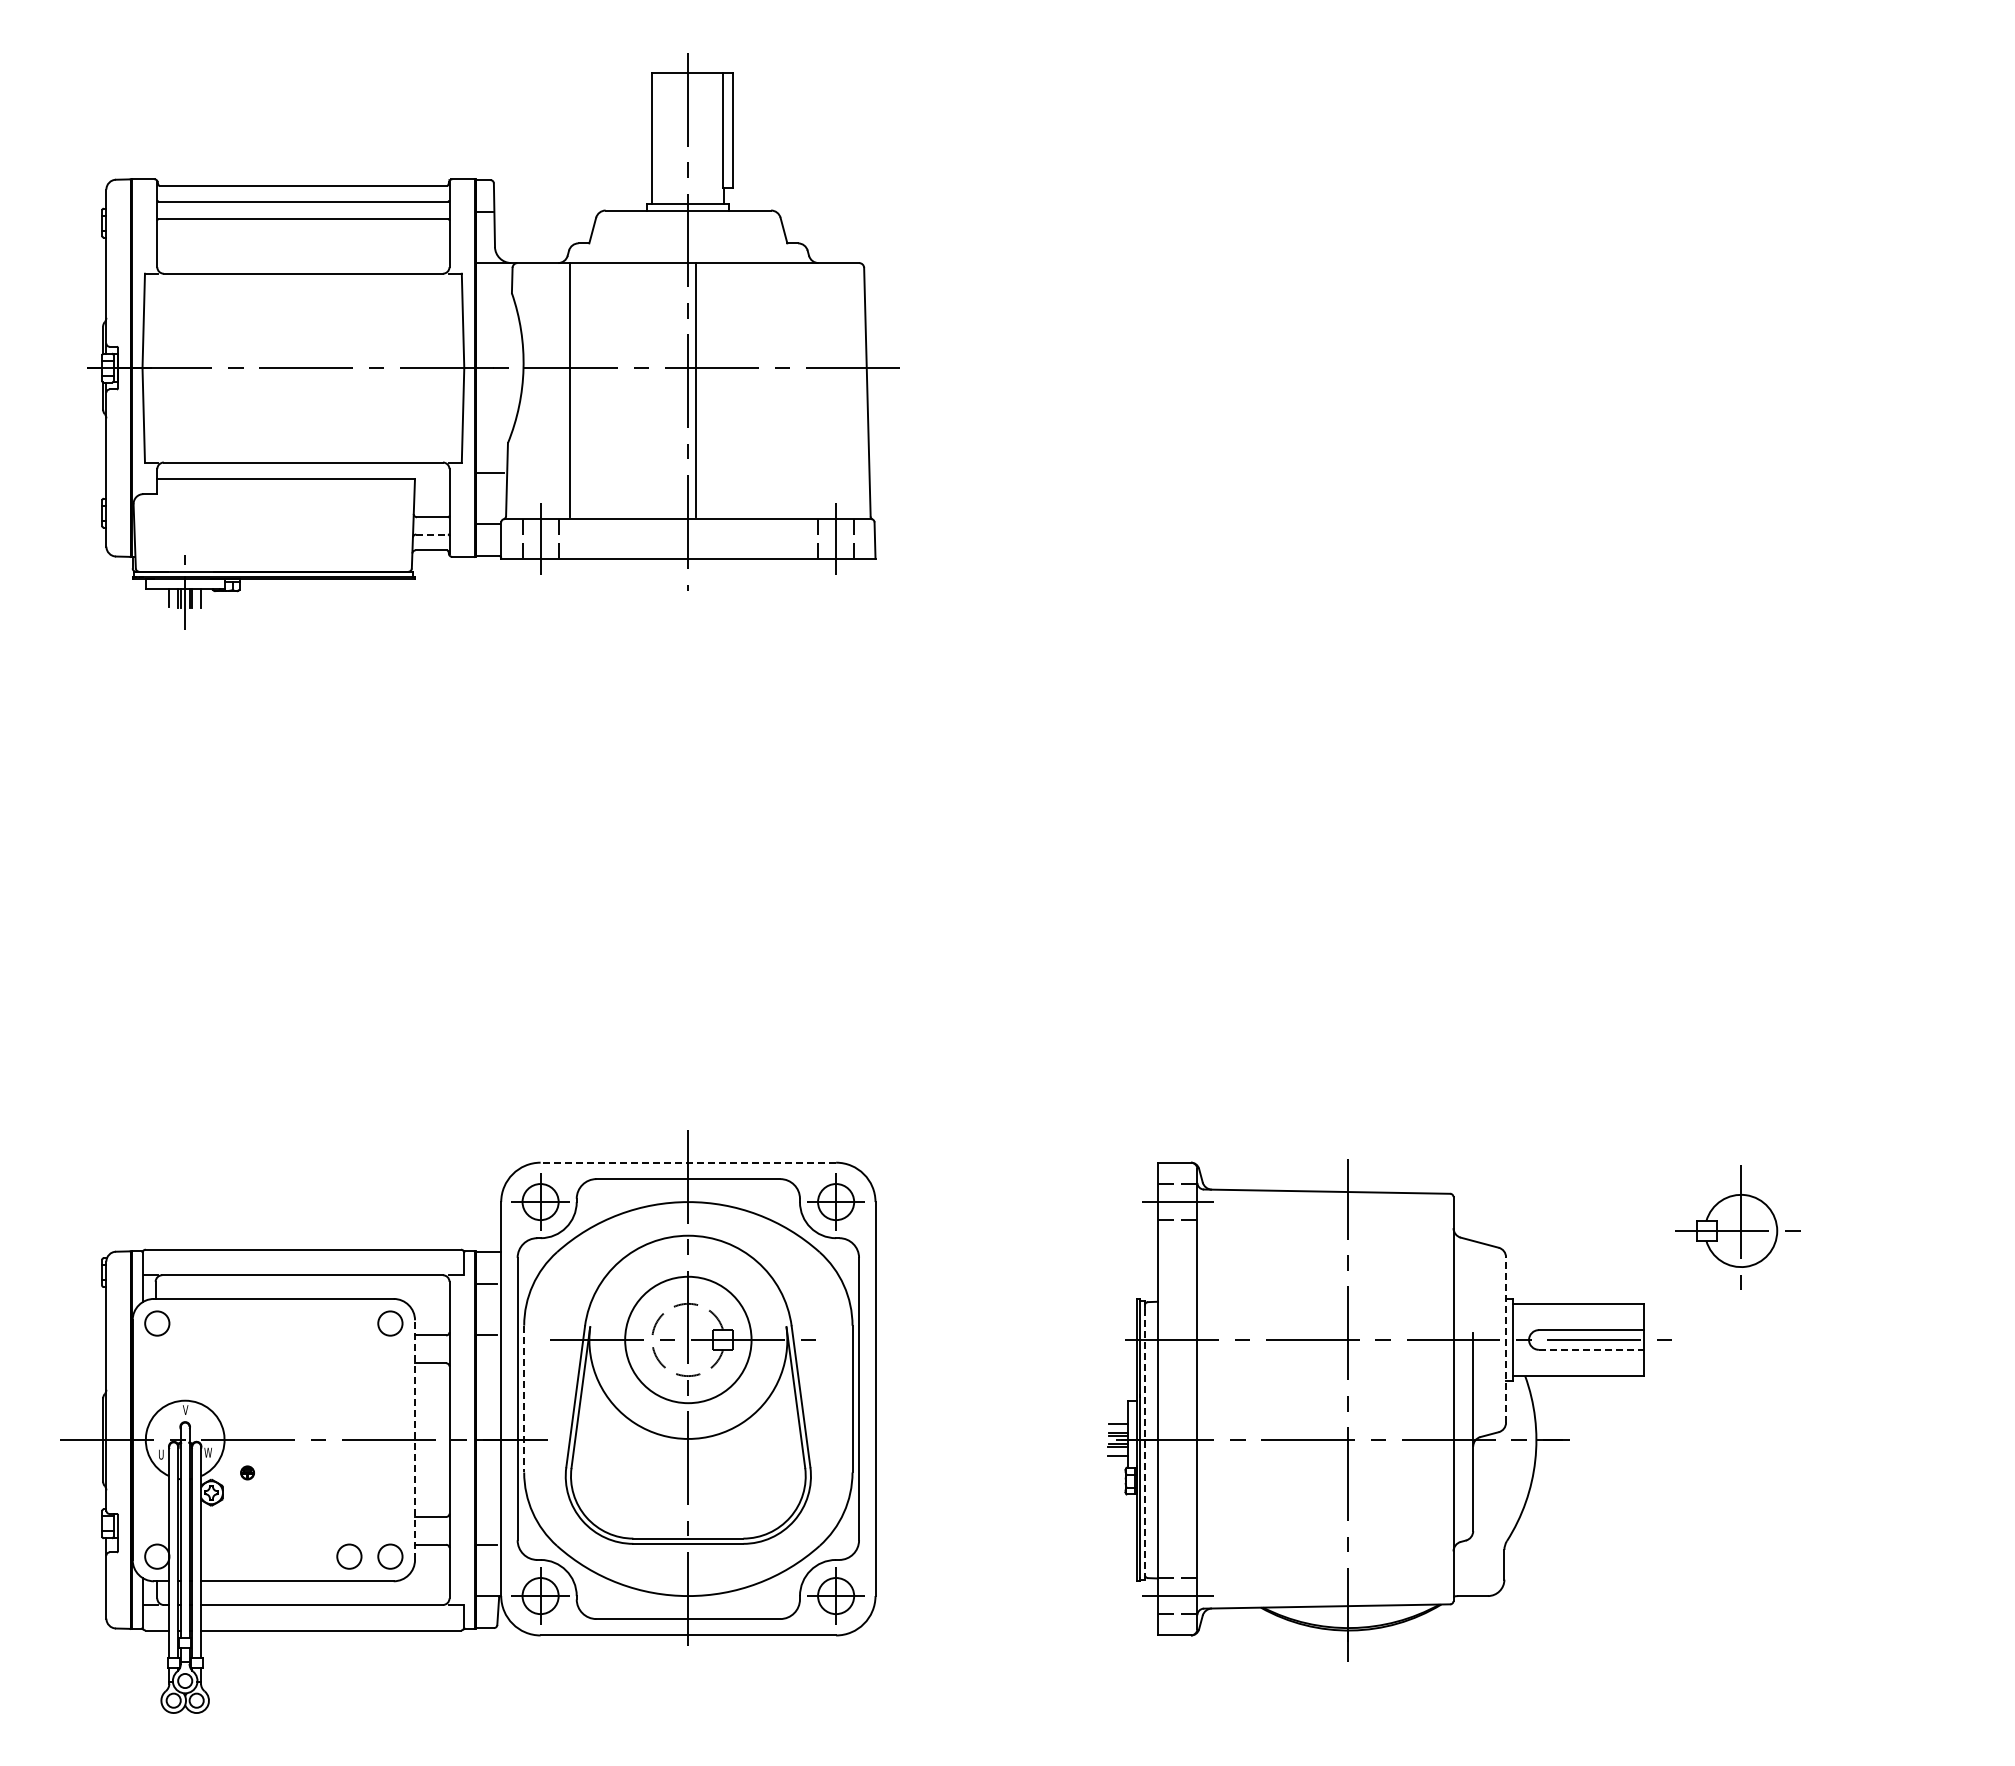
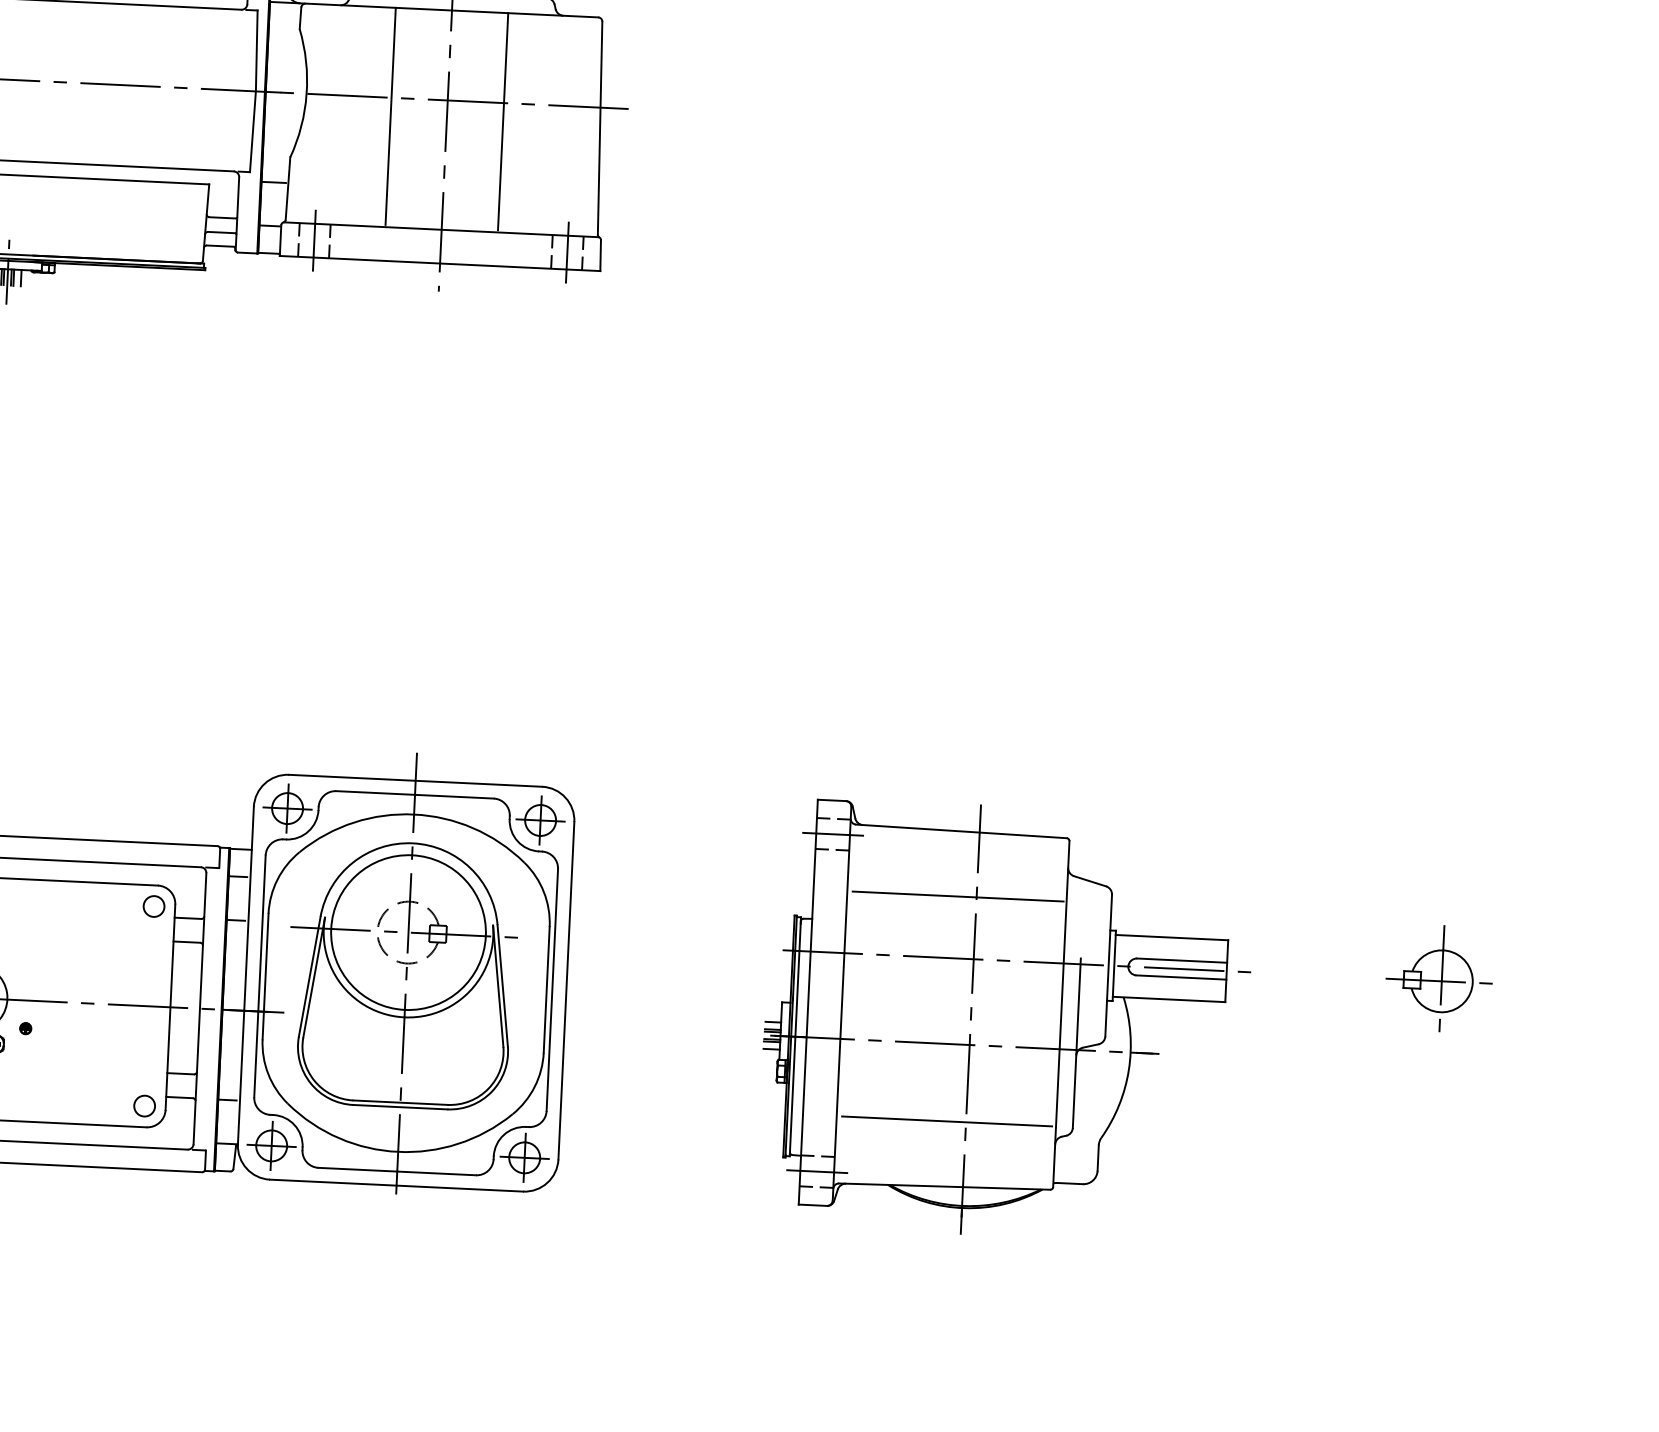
line: (569, 389) -> (390, 116), moved
line: (696, 389) -> (503, 121), moved
line: (432, 534) -> (221, 232), dashed -> solid
line: (688, 1162) -> (415, 780), dashed -> solid
part: (1737, 1227) -> (1438, 978), moved
line: (1326, 1267) -> (957, 896), added
circle: (688, 1339) -> (408, 932), size x1.43
line: (1506, 1339) -> (1109, 965), dashed -> solid
line: (1591, 1349) -> (1181, 977), dashed -> solid
line: (524, 1399) -> (265, 976), dashed -> solid
line: (415, 1440) -> (170, 1007), dashed -> solid
line: (1144, 1442) -> (794, 1038), dashed -> solid
line: (1325, 1530) -> (946, 1121), added
circle: (349, 1556) -> (109, 1104), removed

